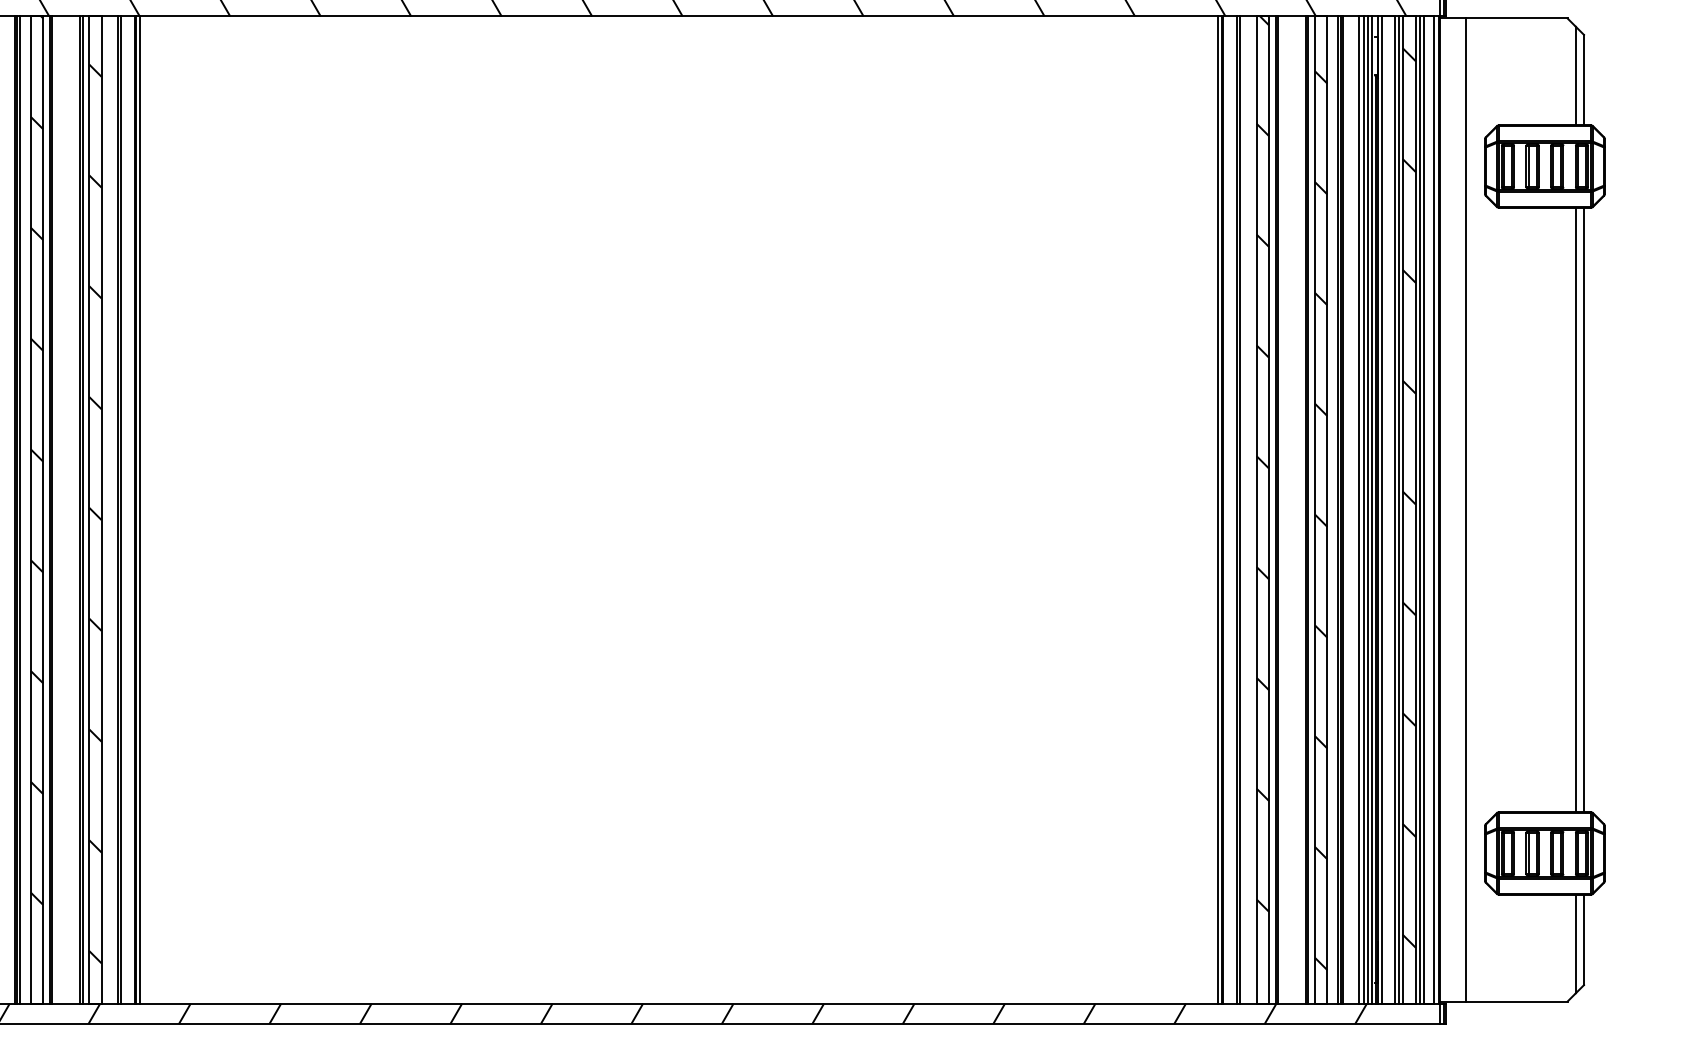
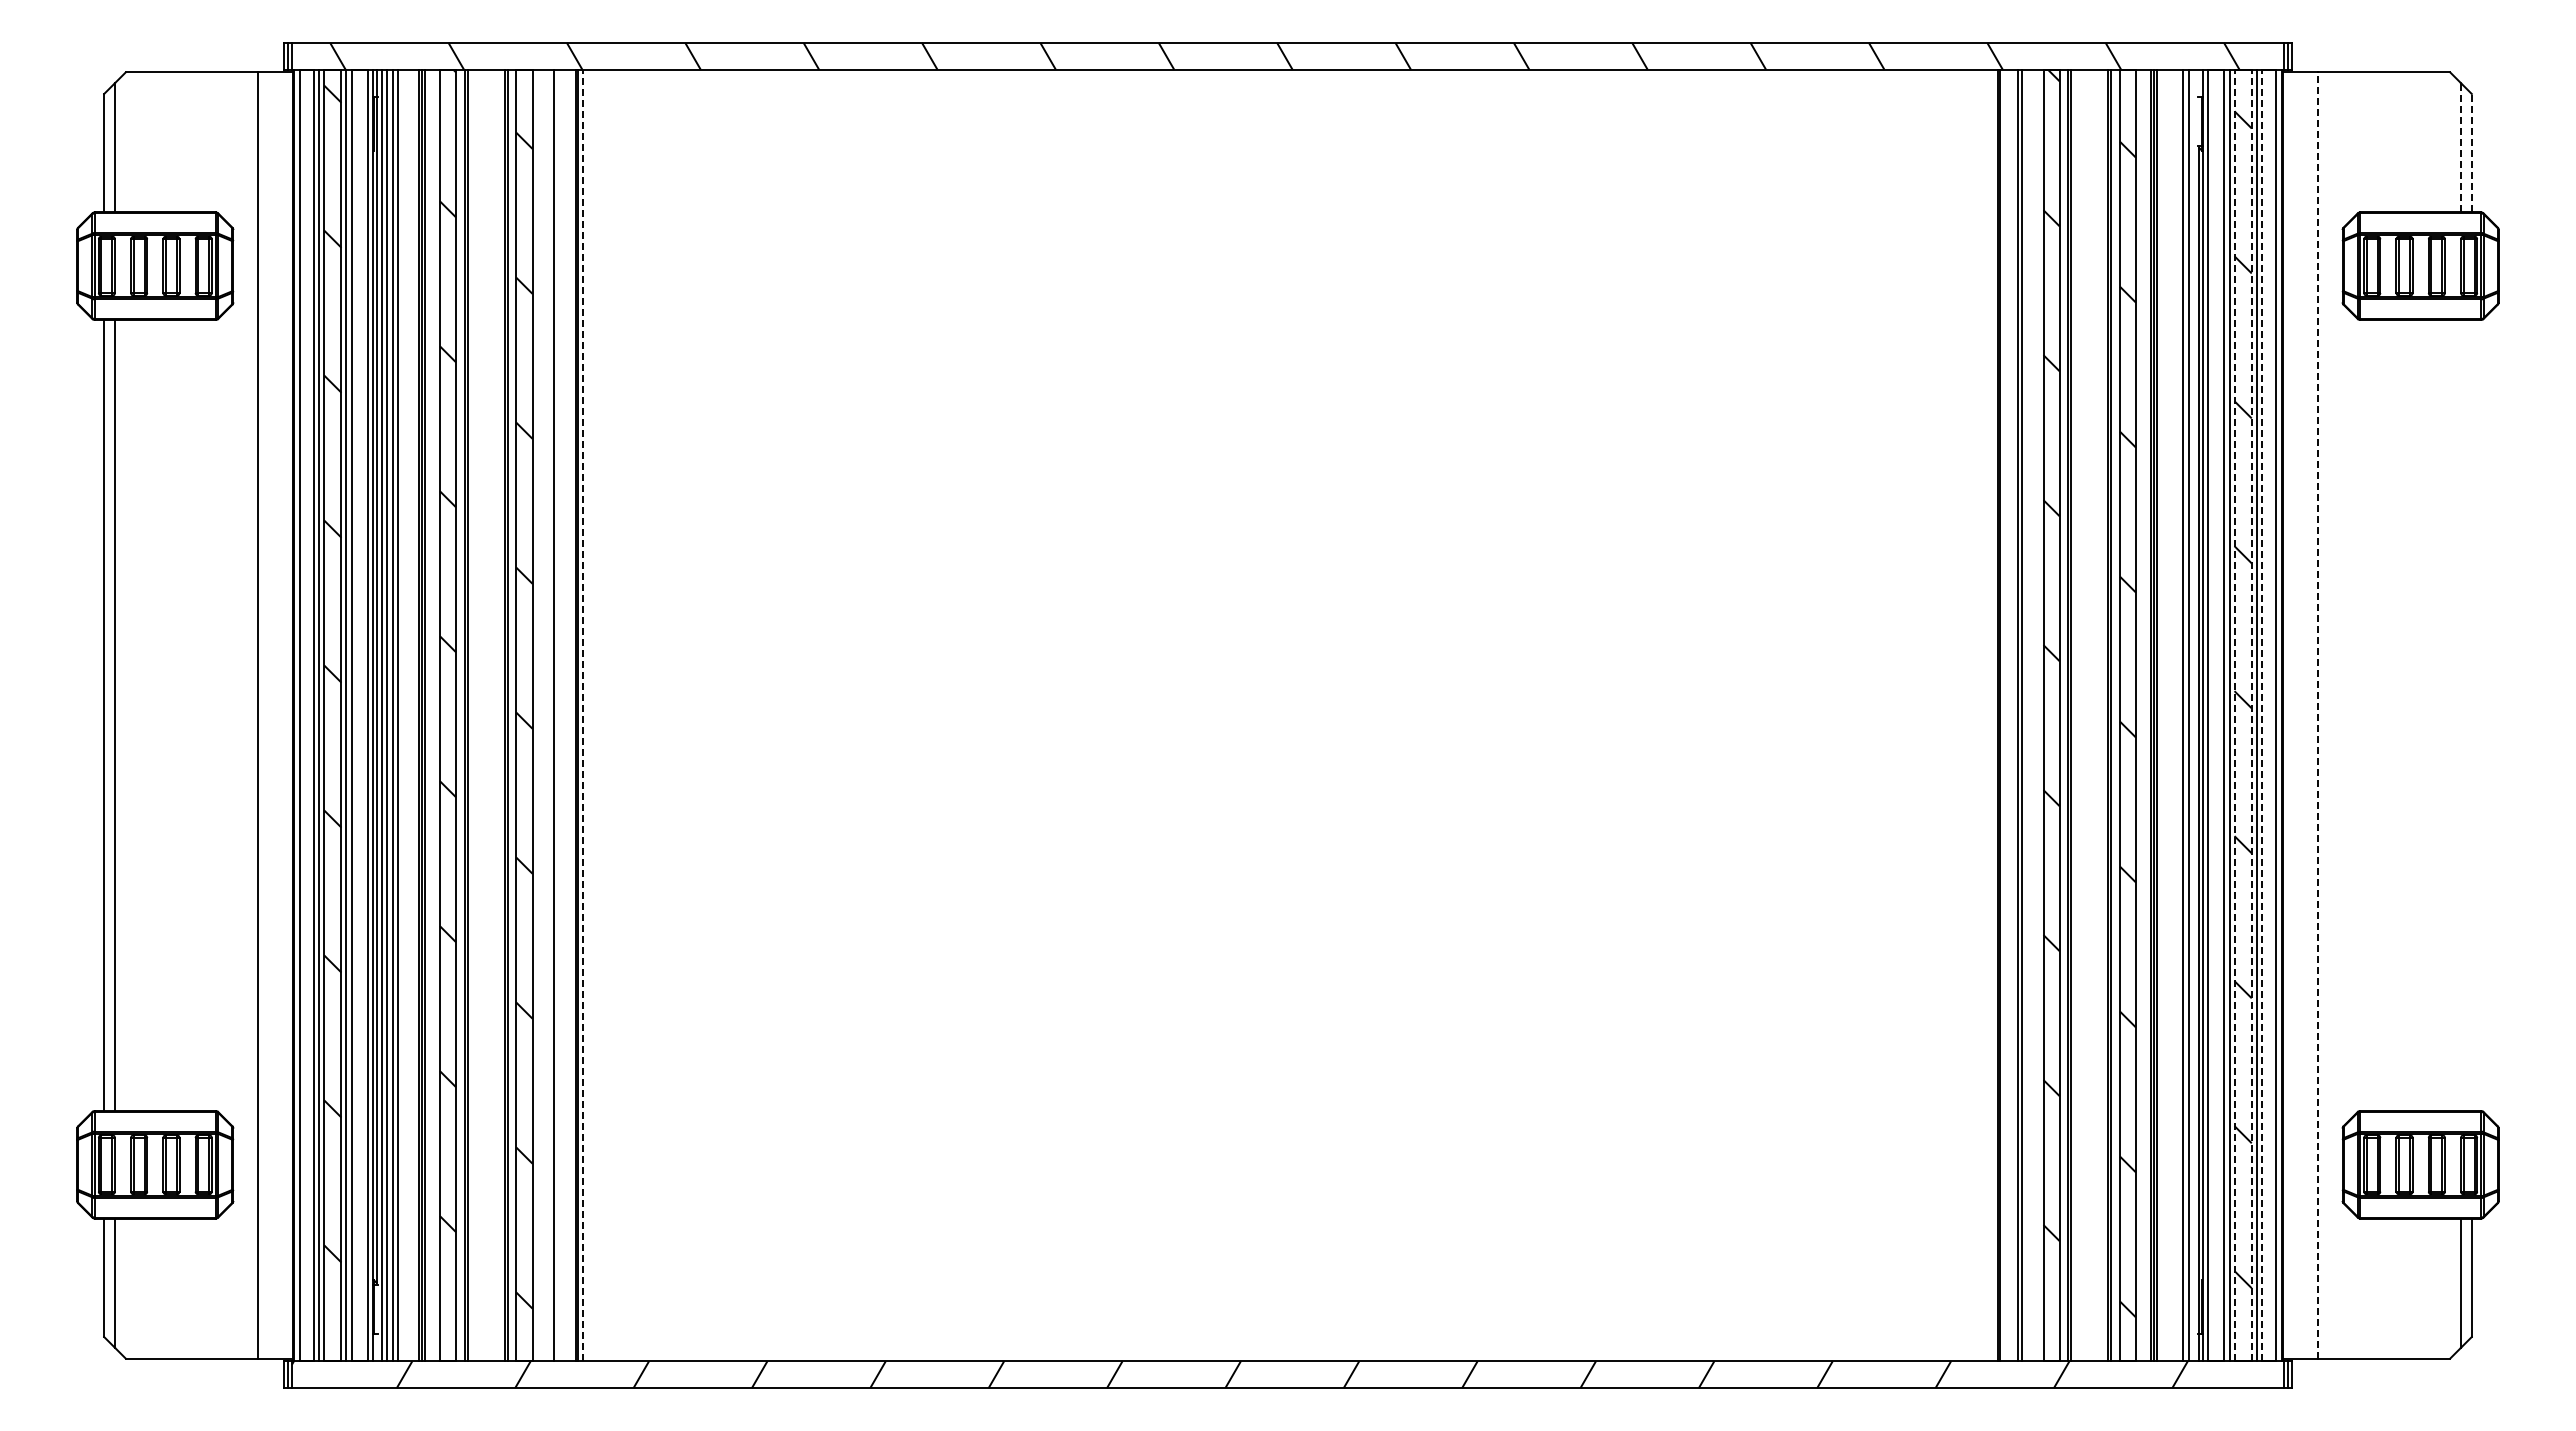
line: (1576, 75) -> (2461, 147), solid -> dashed
line: (1583, 79) -> (2471, 152), solid -> dashed
line: (120, 510) -> (557, 715), removed
line: (140, 510) -> (583, 715), solid -> dashed
line: (1217, 510) -> (1992, 715), removed
line: (1359, 510) -> (2178, 715), removed
line: (1371, 510) -> (2193, 715), removed
line: (1402, 510) -> (2234, 715), solid -> dashed
line: (1415, 510) -> (2251, 715), solid -> dashed
line: (1423, 510) -> (2261, 715), solid -> dashed
line: (1466, 510) -> (2317, 715), solid -> dashed
line: (1576, 510) -> (2461, 715), removed
line: (1583, 510) -> (2471, 715), removed

